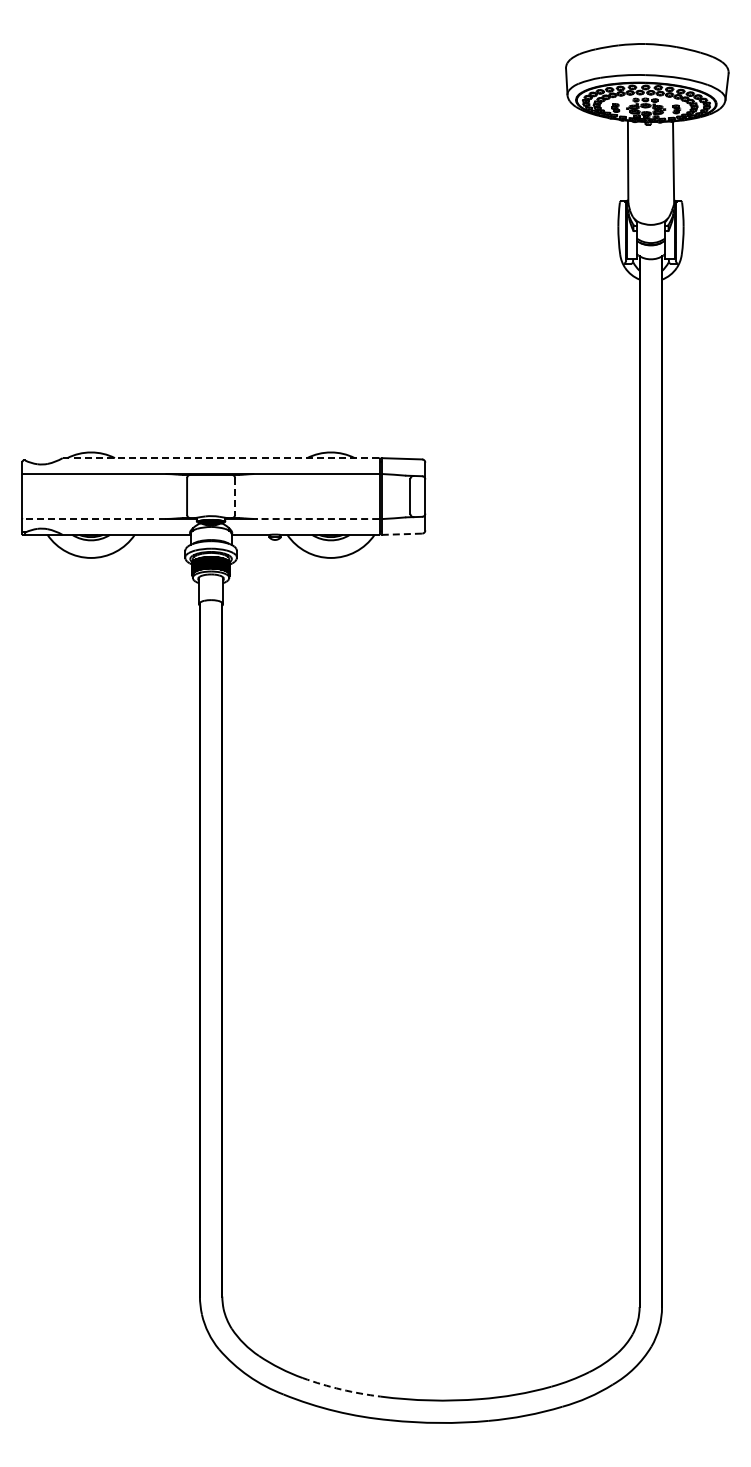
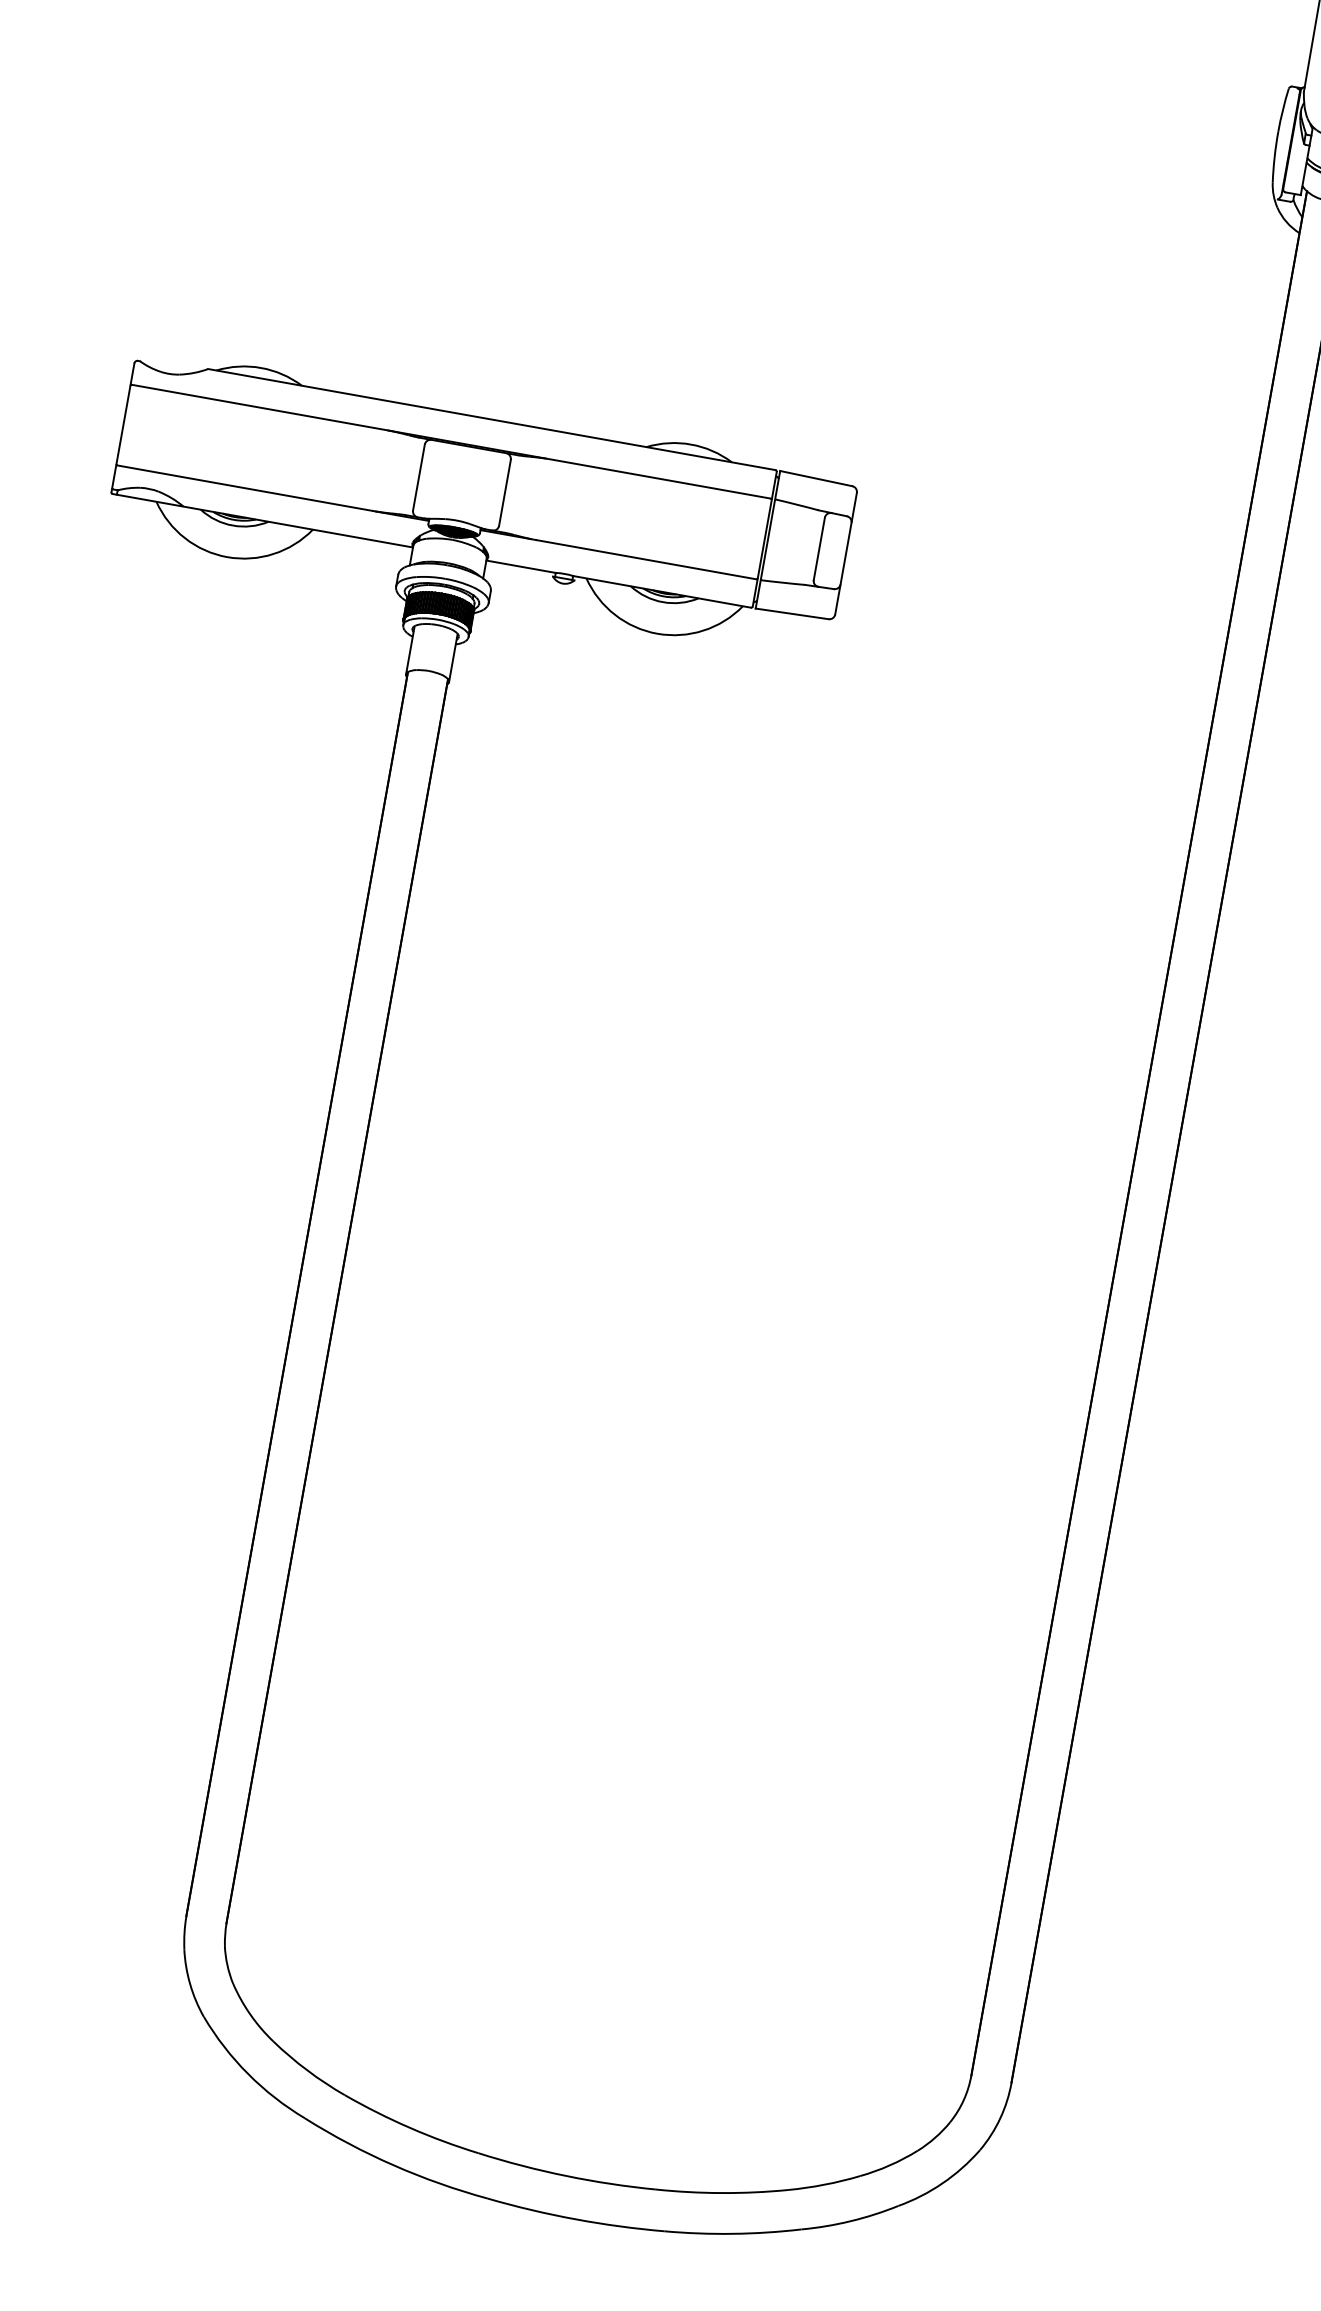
line: (220, 458) -> (490, 420), dashed -> solid
line: (235, 497) -> (505, 494), dashed -> solid
line: (93, 519) -> (243, 488), dashed -> solid
line: (317, 519) -> (645, 560), dashed -> solid
line: (402, 534) -> (793, 614), dashed -> solid
arc: (341, 1389) -> (410, 2127), dashed -> solid

